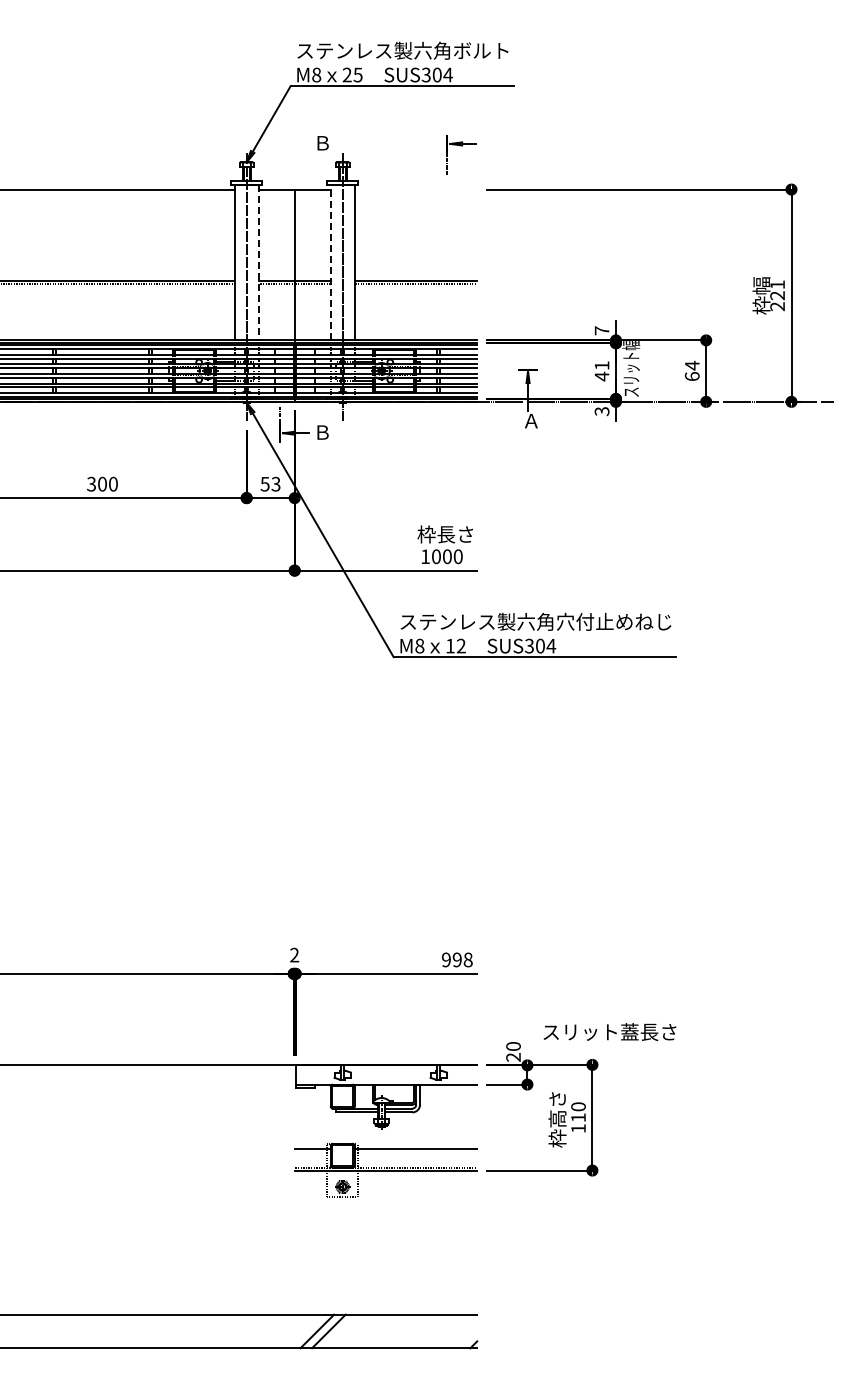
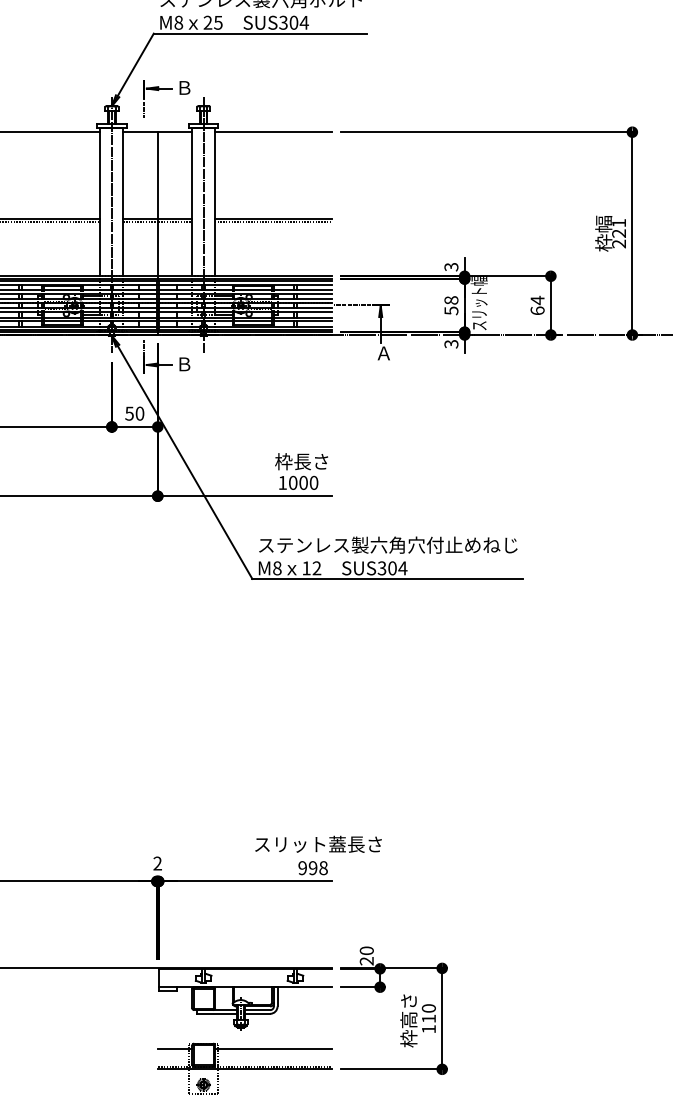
part: (461, 146) -> (157, 91), moved
line: (415, 189) -> (273, 132), added
line: (258, 262) -> (123, 201), dashed -> solid
line: (330, 262) -> (191, 201), dashed -> solid
text: (601, 330) -> (450, 266), 7 -> 3
line: (498, 370) -> (352, 305), added
text: (601, 371) -> (450, 306), 41 -> 58
text: (275, 484) -> (139, 413), 53 -> 50
text: (609, 1031) -> (318, 843), moved

